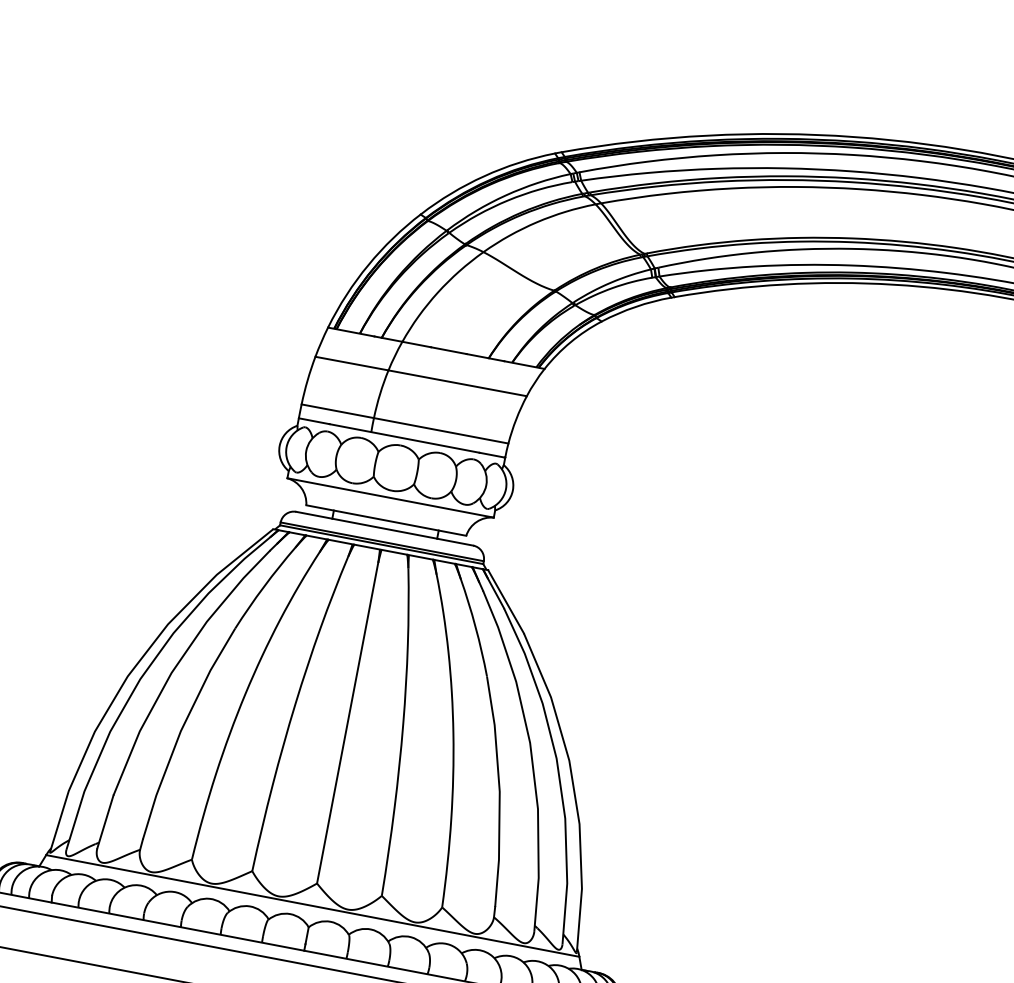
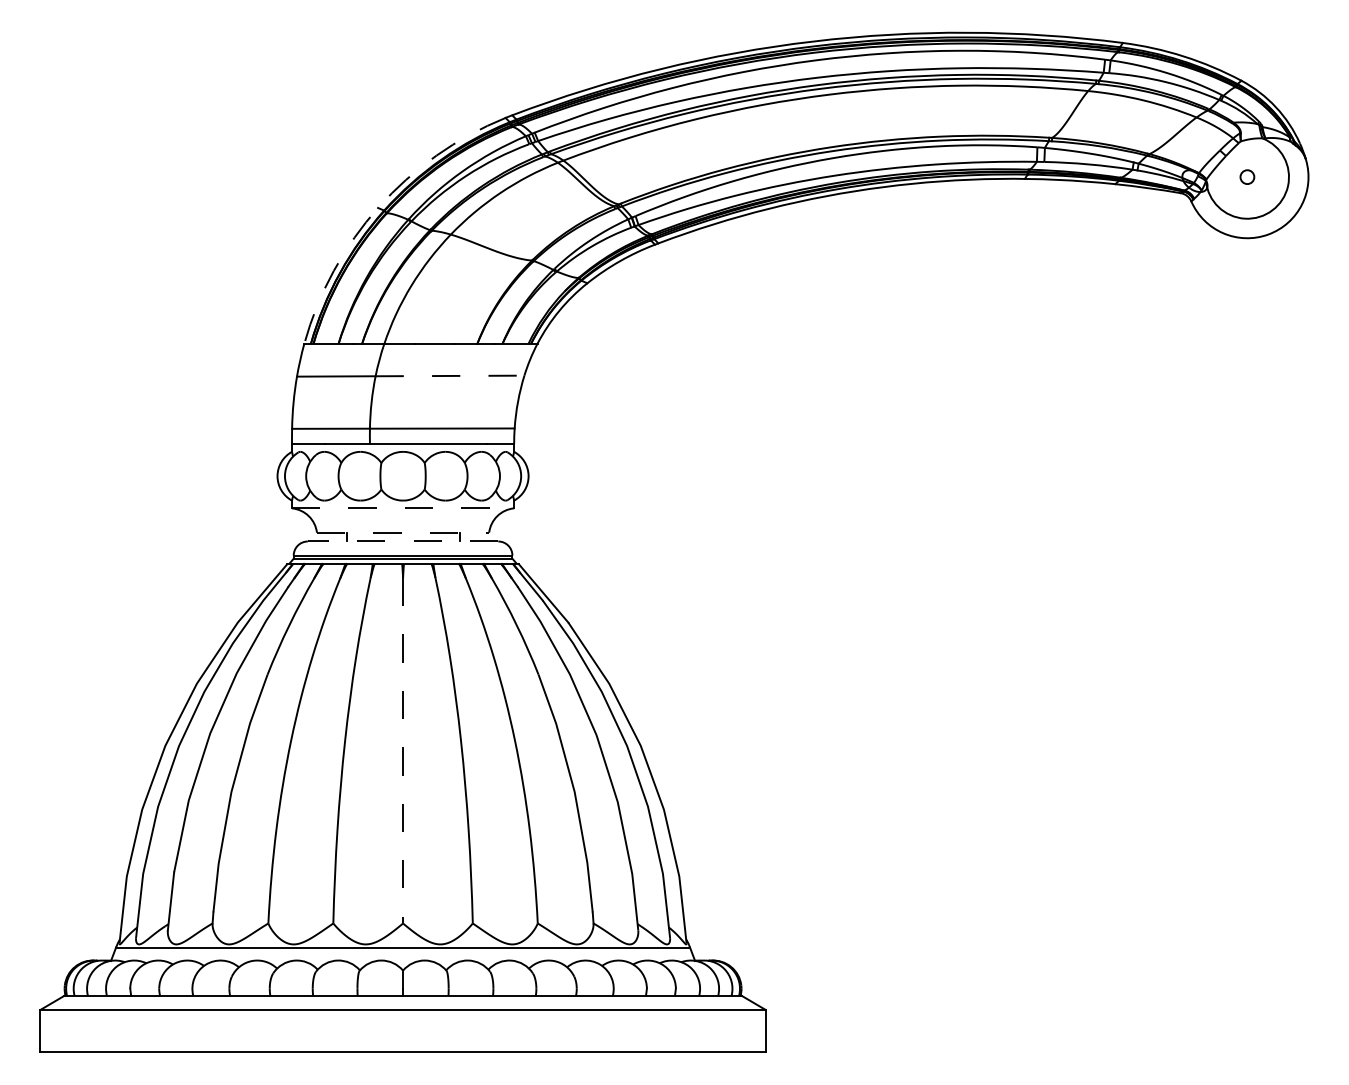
arc: (421, 214) -> (378, 207), solid -> dashed
line: (458, 382) -> (450, 375), solid -> dashed
line: (390, 498) -> (403, 508), solid -> dashed
line: (386, 520) -> (403, 532), solid -> dashed
line: (384, 528) -> (402, 541), solid -> dashed
line: (348, 722) -> (403, 750), solid -> dashed

